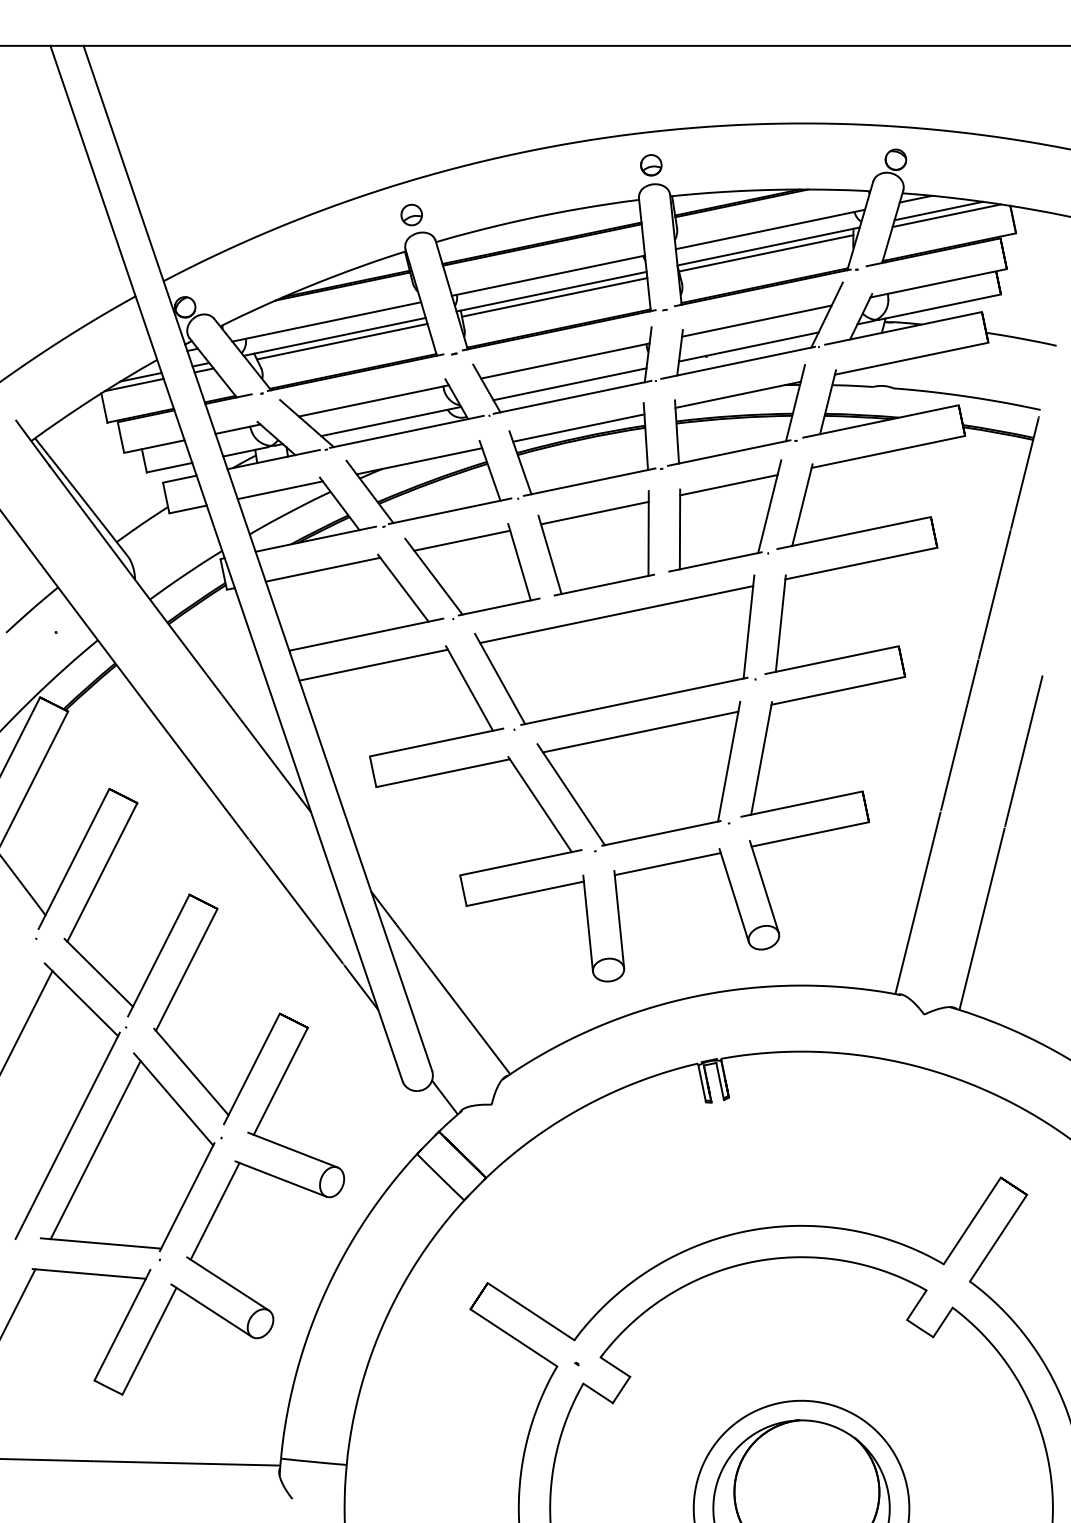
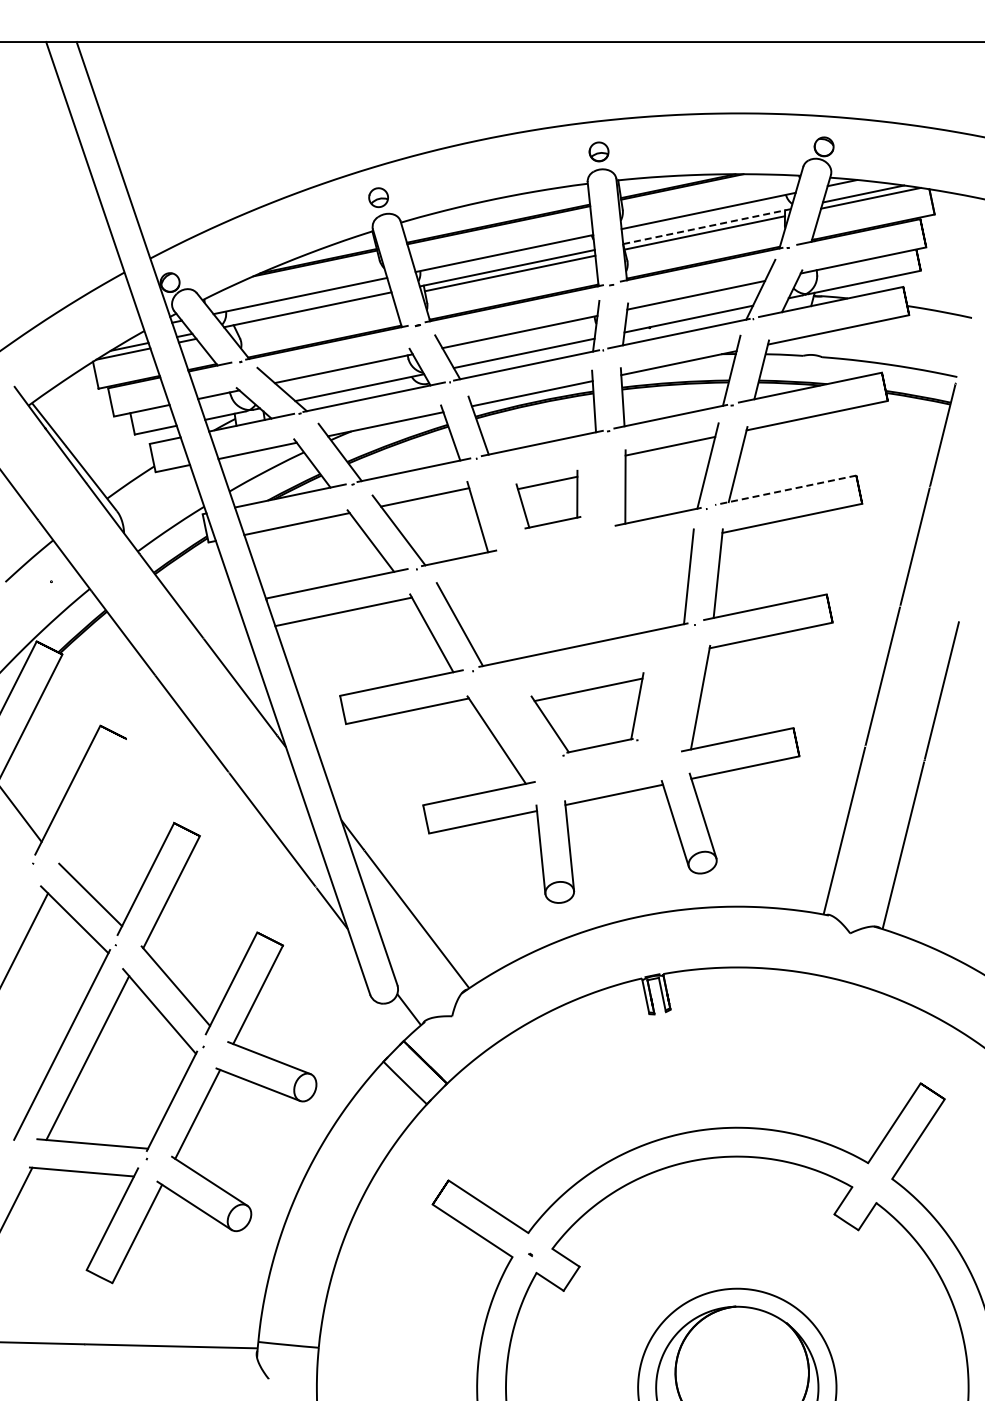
line: (769, 246) -> (707, 226), solid -> dashed
line: (342, 340) -> (314, 313), removed
line: (853, 533) -> (785, 490), solid -> dashed
part: (596, 543) -> (548, 499), size x0.6
line: (615, 614) -> (566, 565), removed
part: (638, 776) -> (587, 714), size x0.6
line: (101, 872) -> (93, 802), removed

